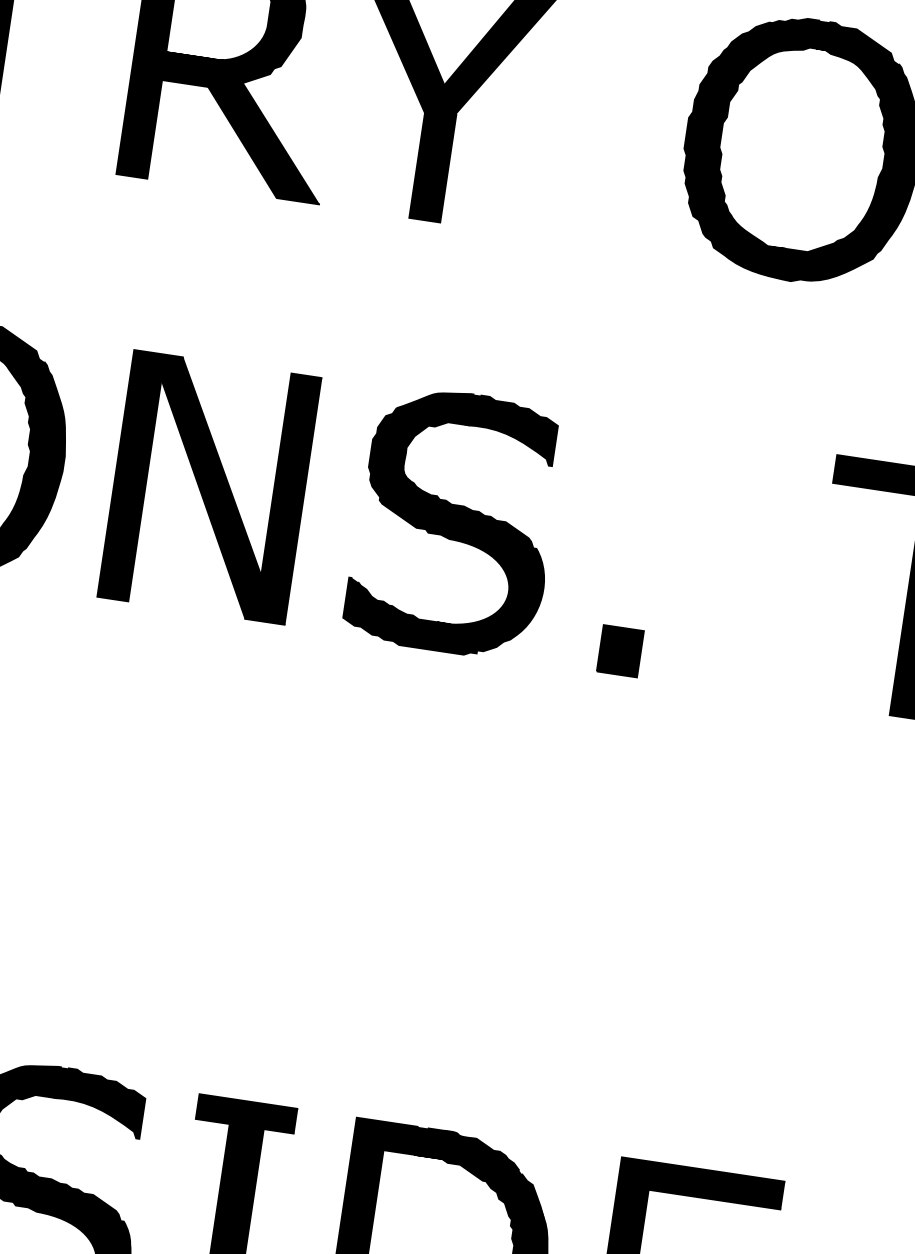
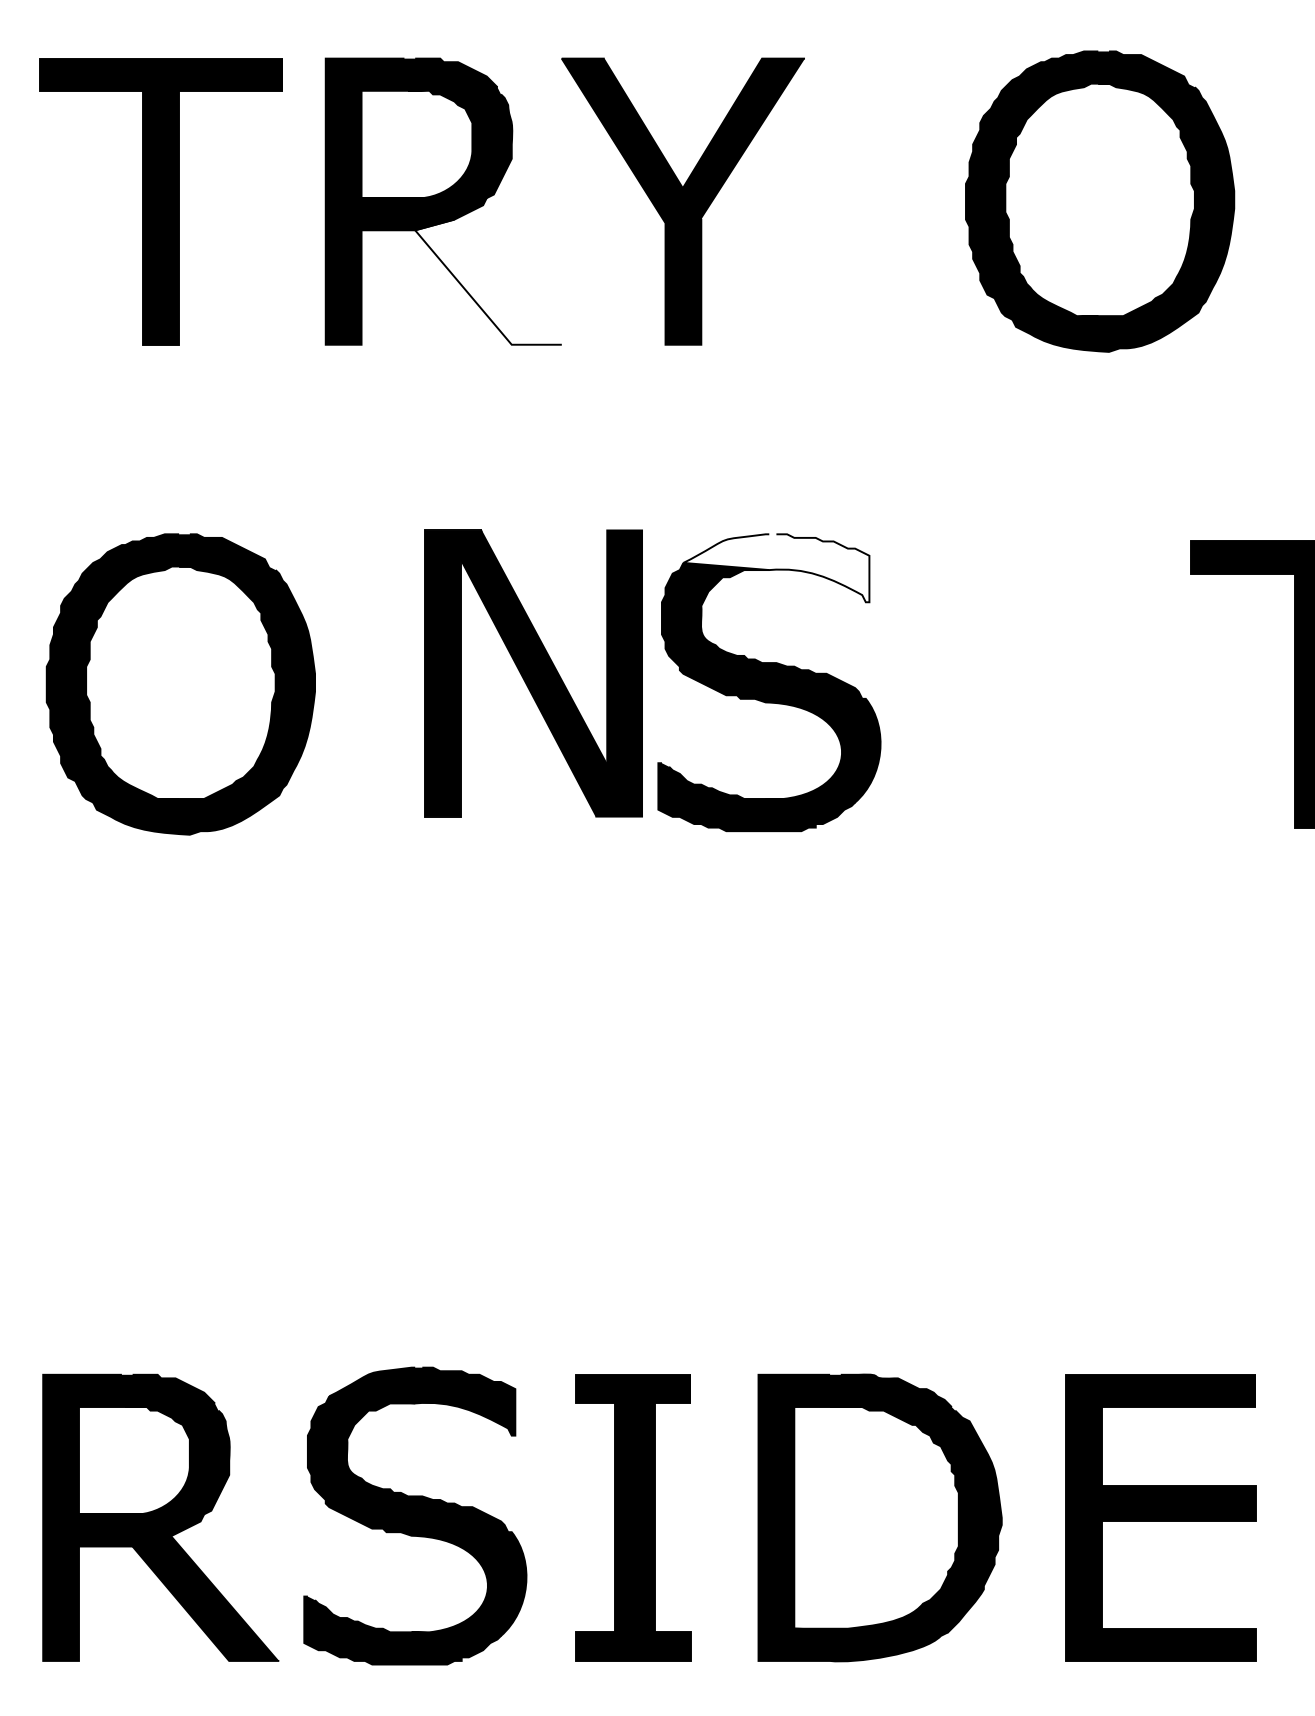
fill: (264, 140) -> (488, 281), removed
fill: (476, 425) -> (776, 568), removed
part: (209, 487) -> (533, 673), moved
part: (620, 651) -> (978, 800), removed

